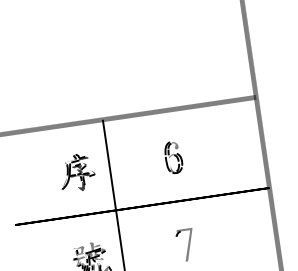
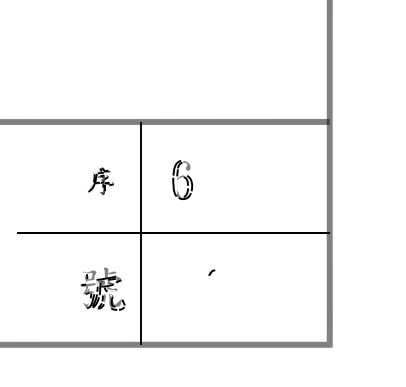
part: (173, 157) -> (182, 179), moved
part: (76, 173) -> (100, 181), size x0.6
fill: (187, 244) -> (220, 287), removed

